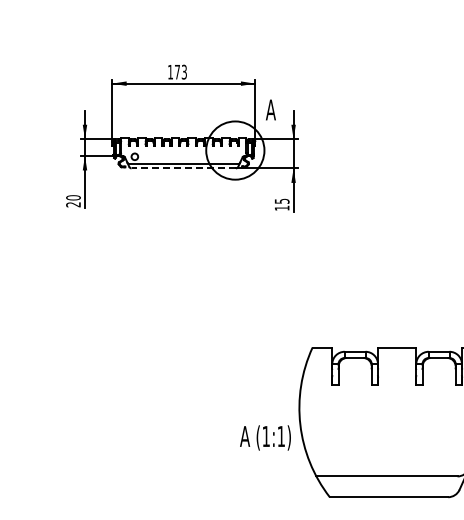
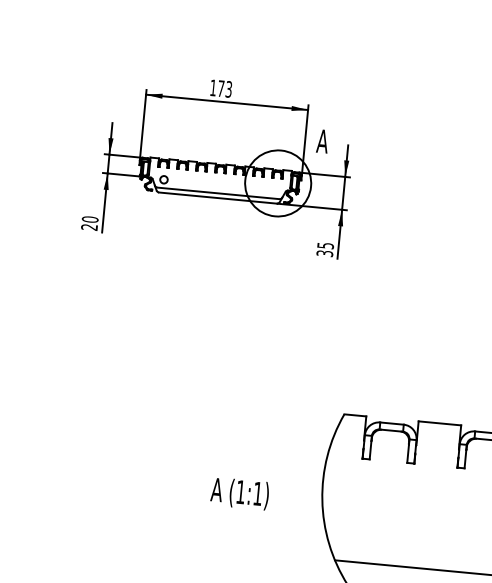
line: (183, 168) -> (217, 198), dashed -> solid
text: (281, 207) -> (324, 252), 15 -> 35
text: (265, 437) -> (239, 493), moved

